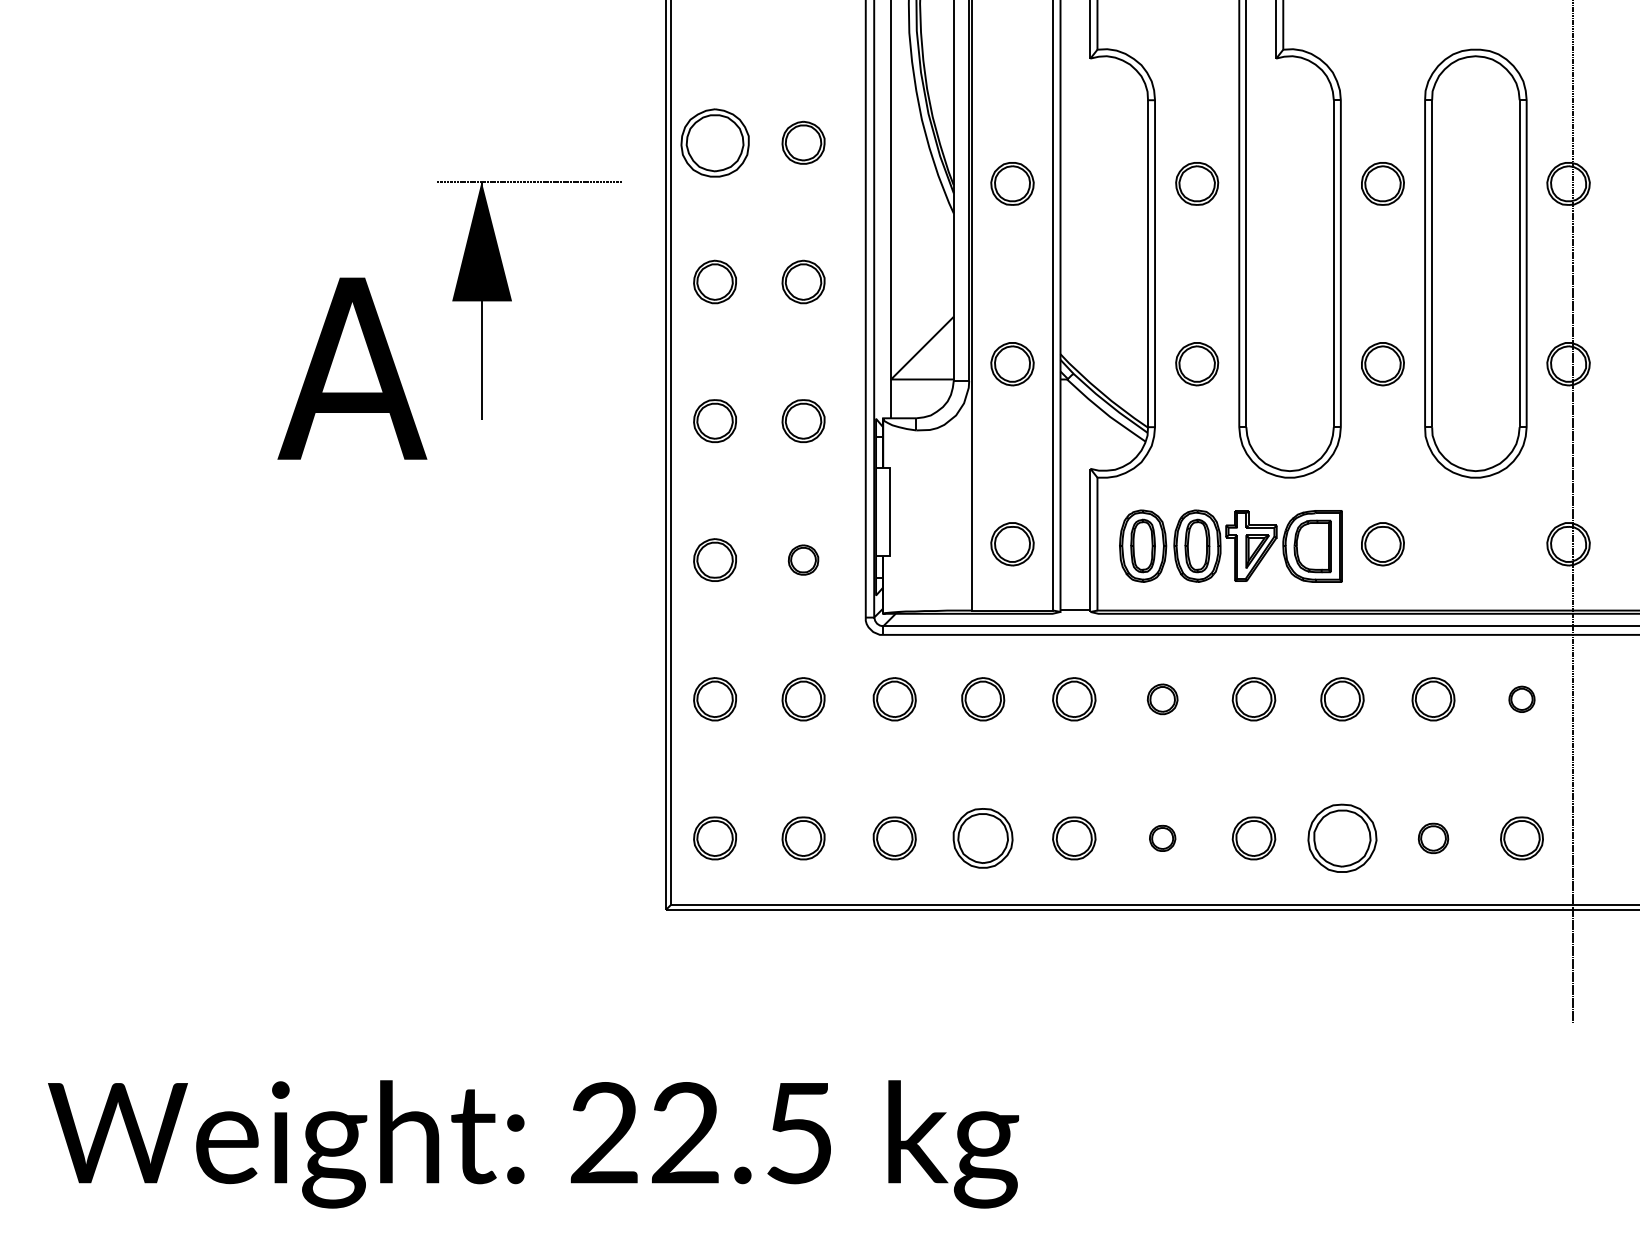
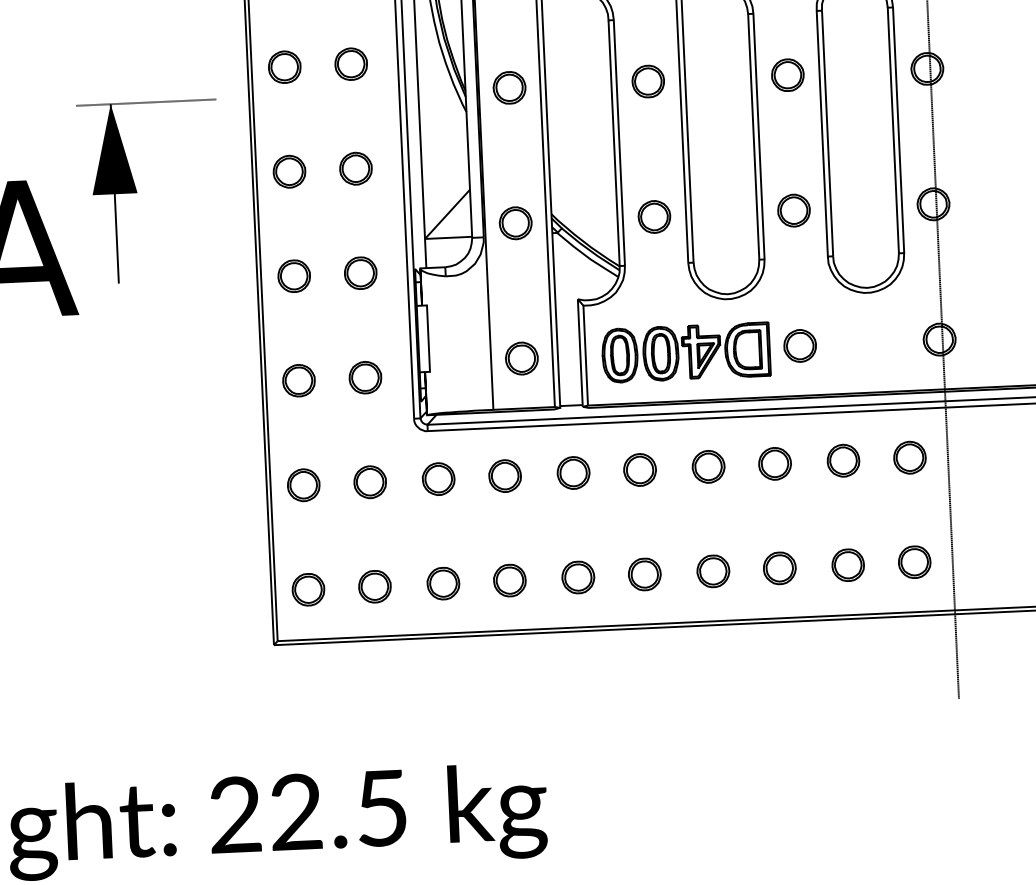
part: (714, 142) -> (284, 66), size x0.62
part: (803, 559) -> (365, 377), size x1.43
part: (1162, 699) -> (639, 470), size x1.43
part: (1521, 699) -> (909, 457), size x1.67
part: (983, 838) -> (510, 580), size x0.71
part: (1162, 838) -> (644, 574), size x1.67
part: (1342, 838) -> (779, 568), size x0.62
part: (1433, 838) -> (848, 565), size x1.43

